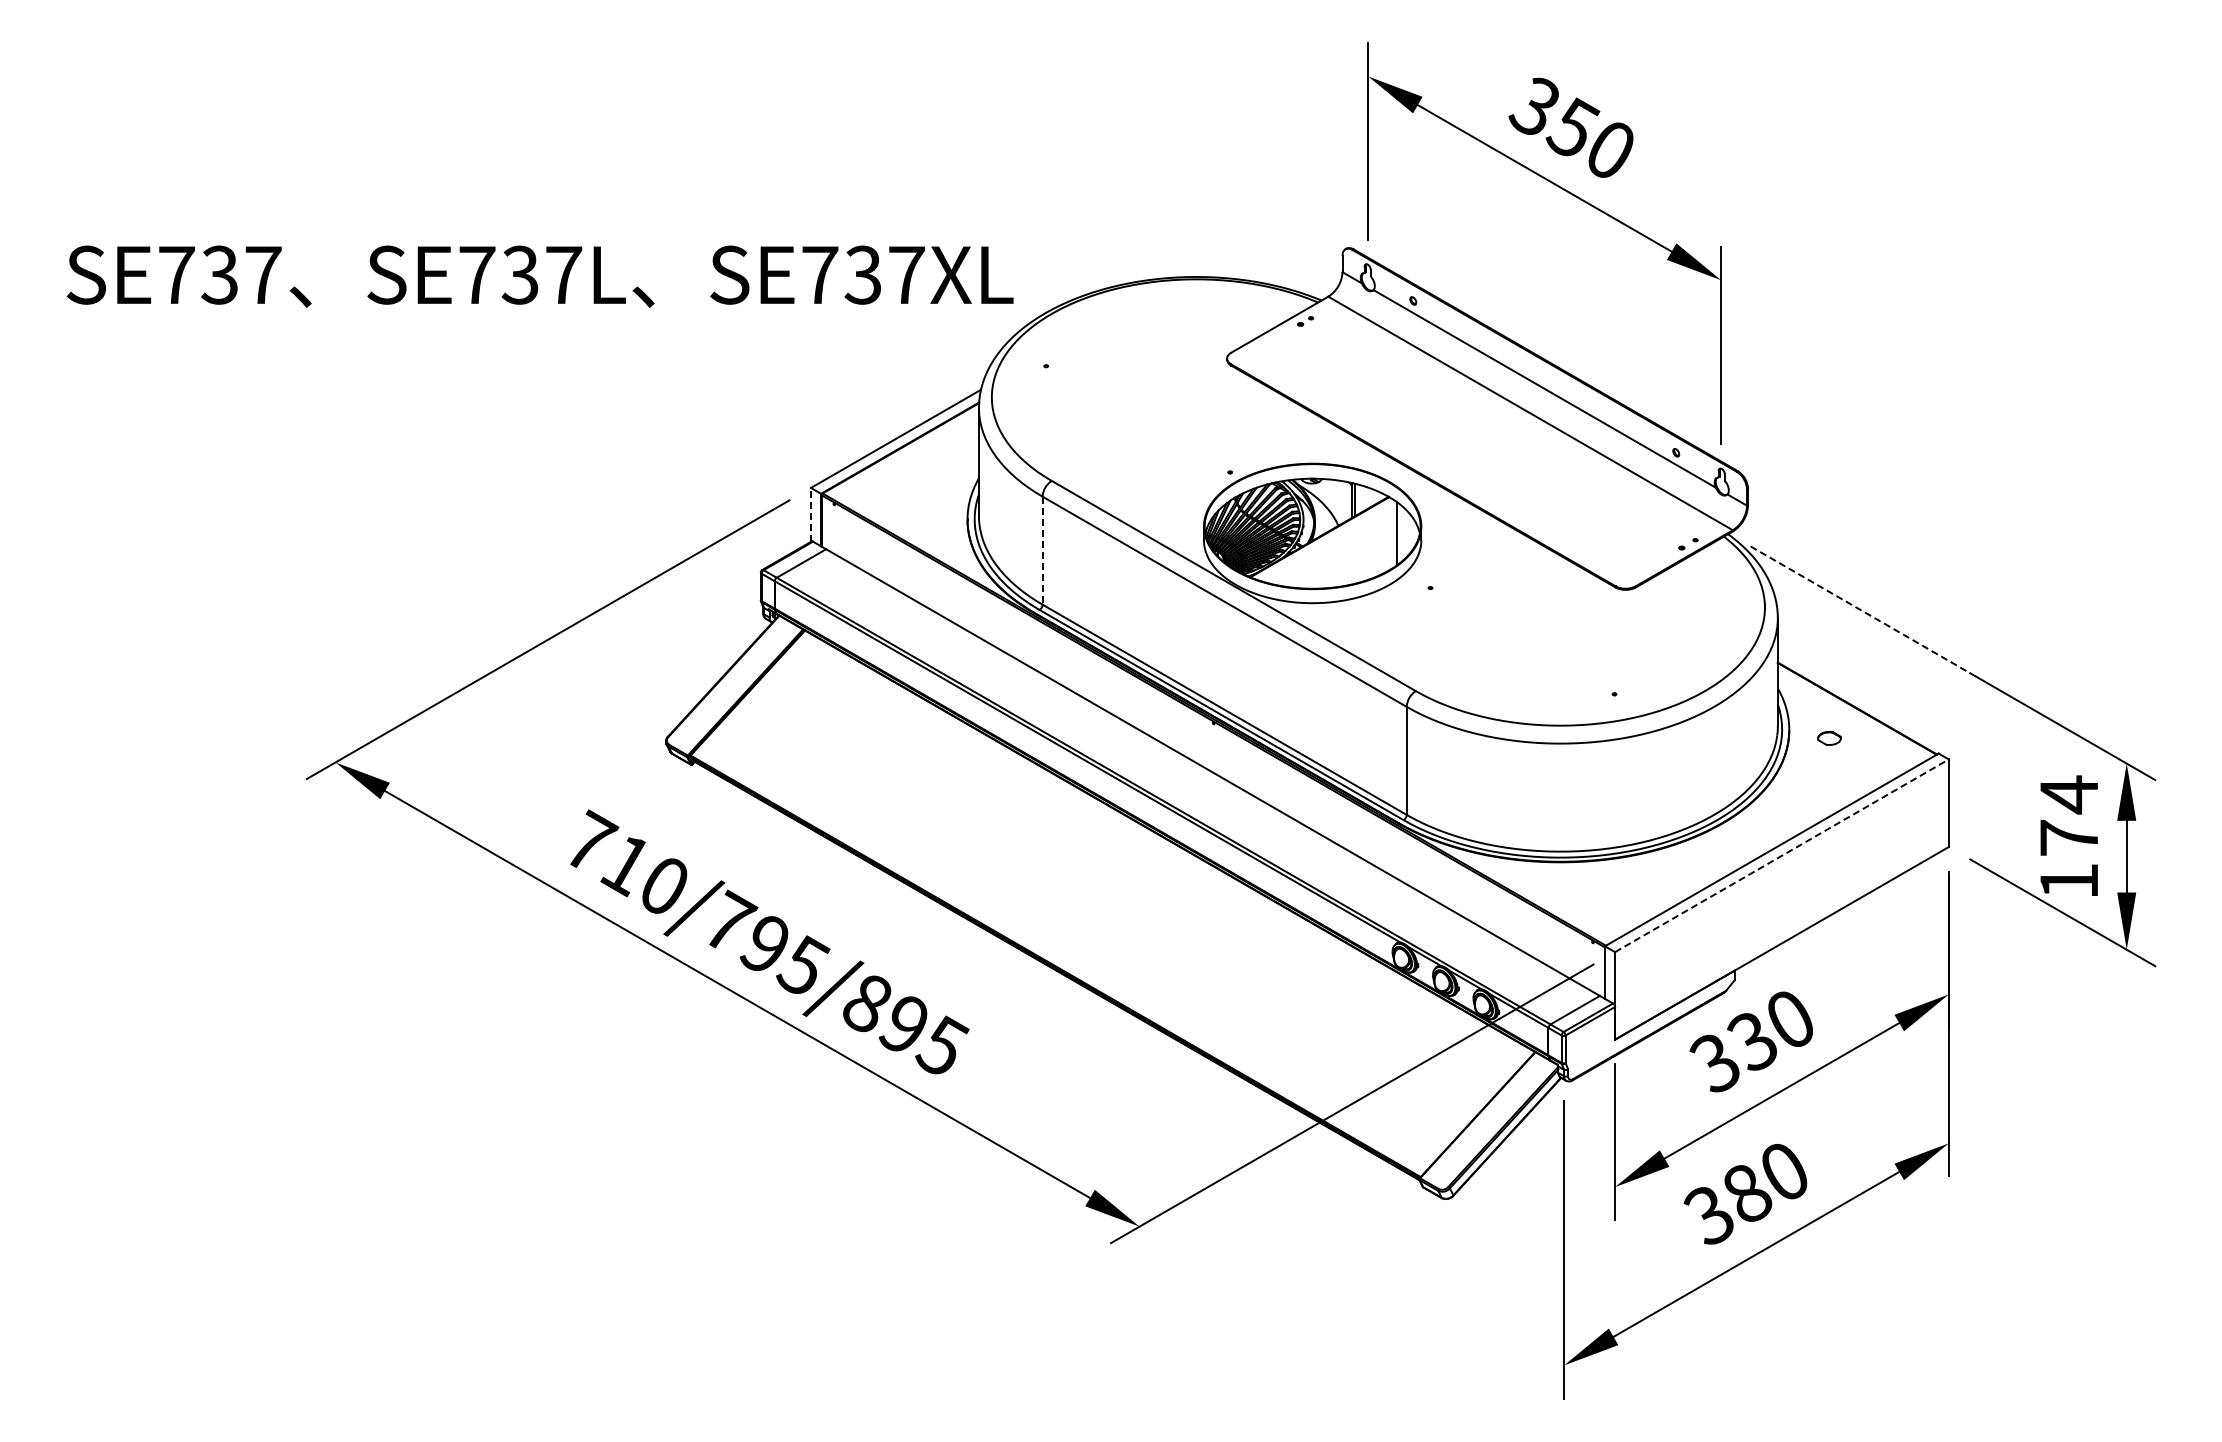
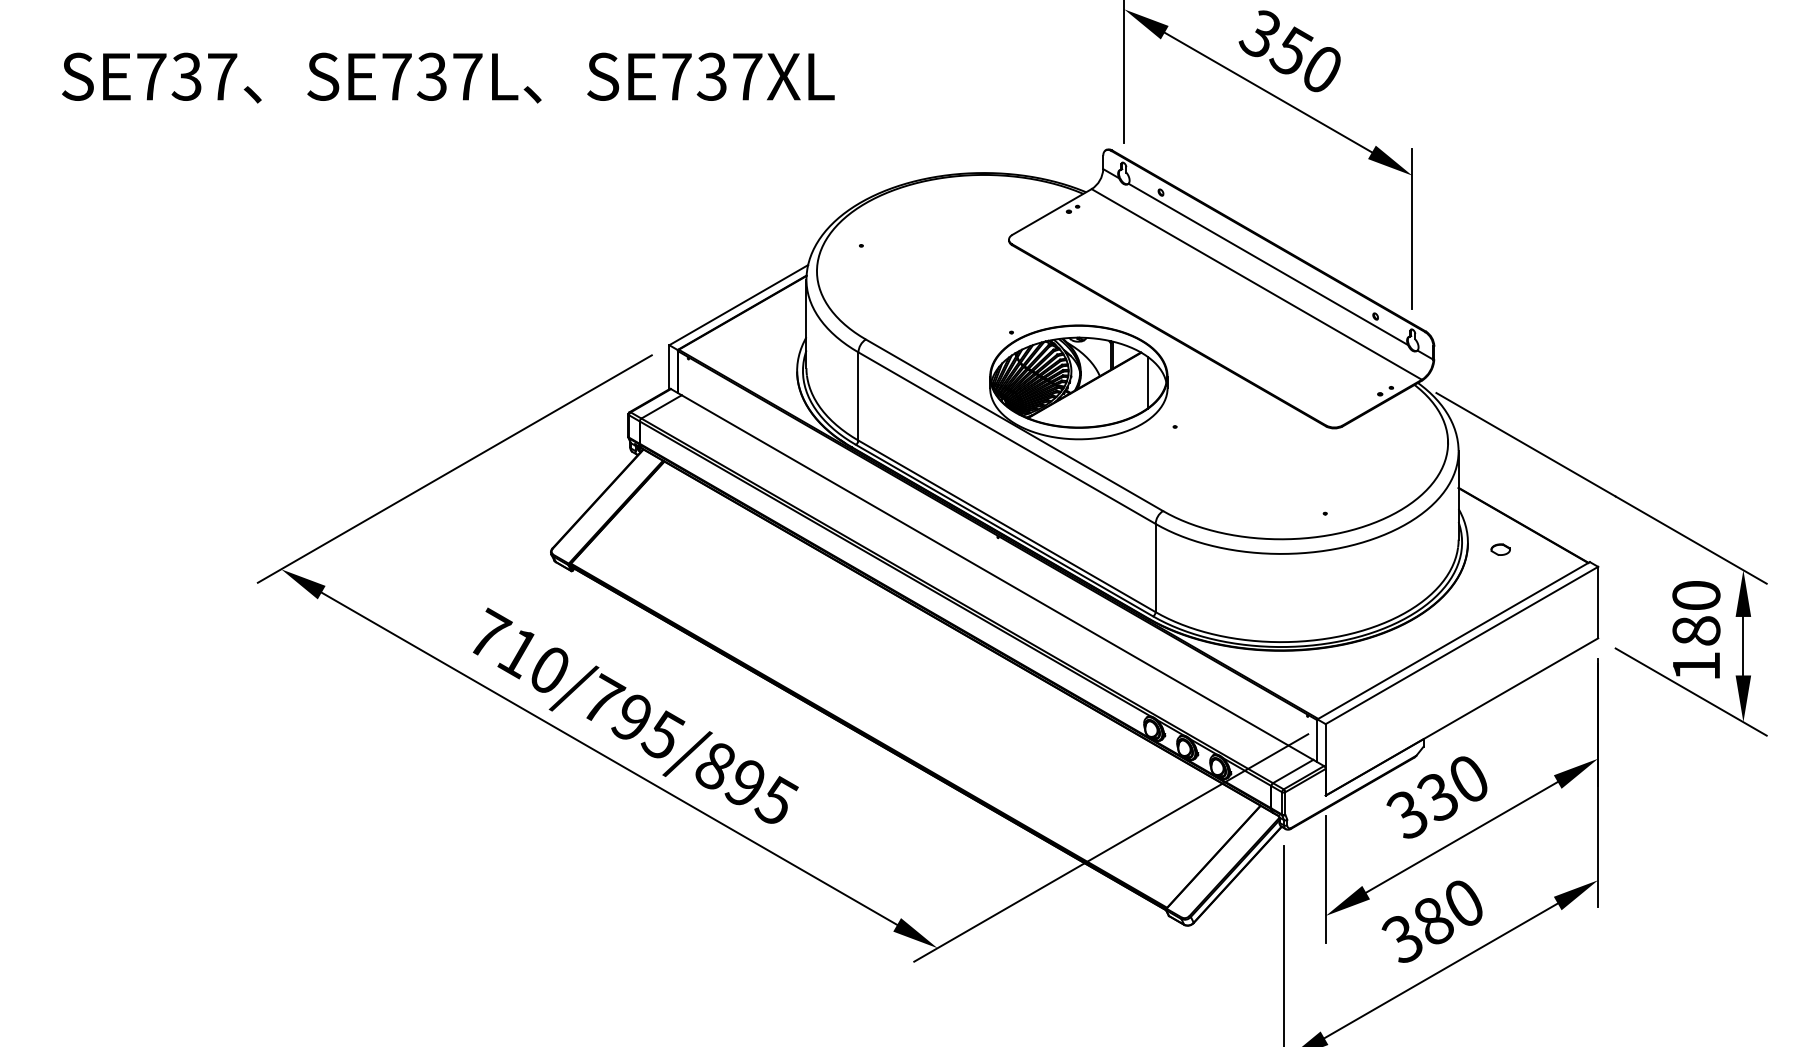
text: (539, 276) -> (447, 77), moved
line: (811, 514) -> (669, 366), dashed -> solid
line: (1042, 551) -> (858, 397), dashed -> solid
line: (1860, 609) -> (1526, 444), dashed -> solid
text: (2068, 815) -> (1695, 612), 174 -> 180
line: (1781, 855) -> (1461, 645), dashed -> solid

